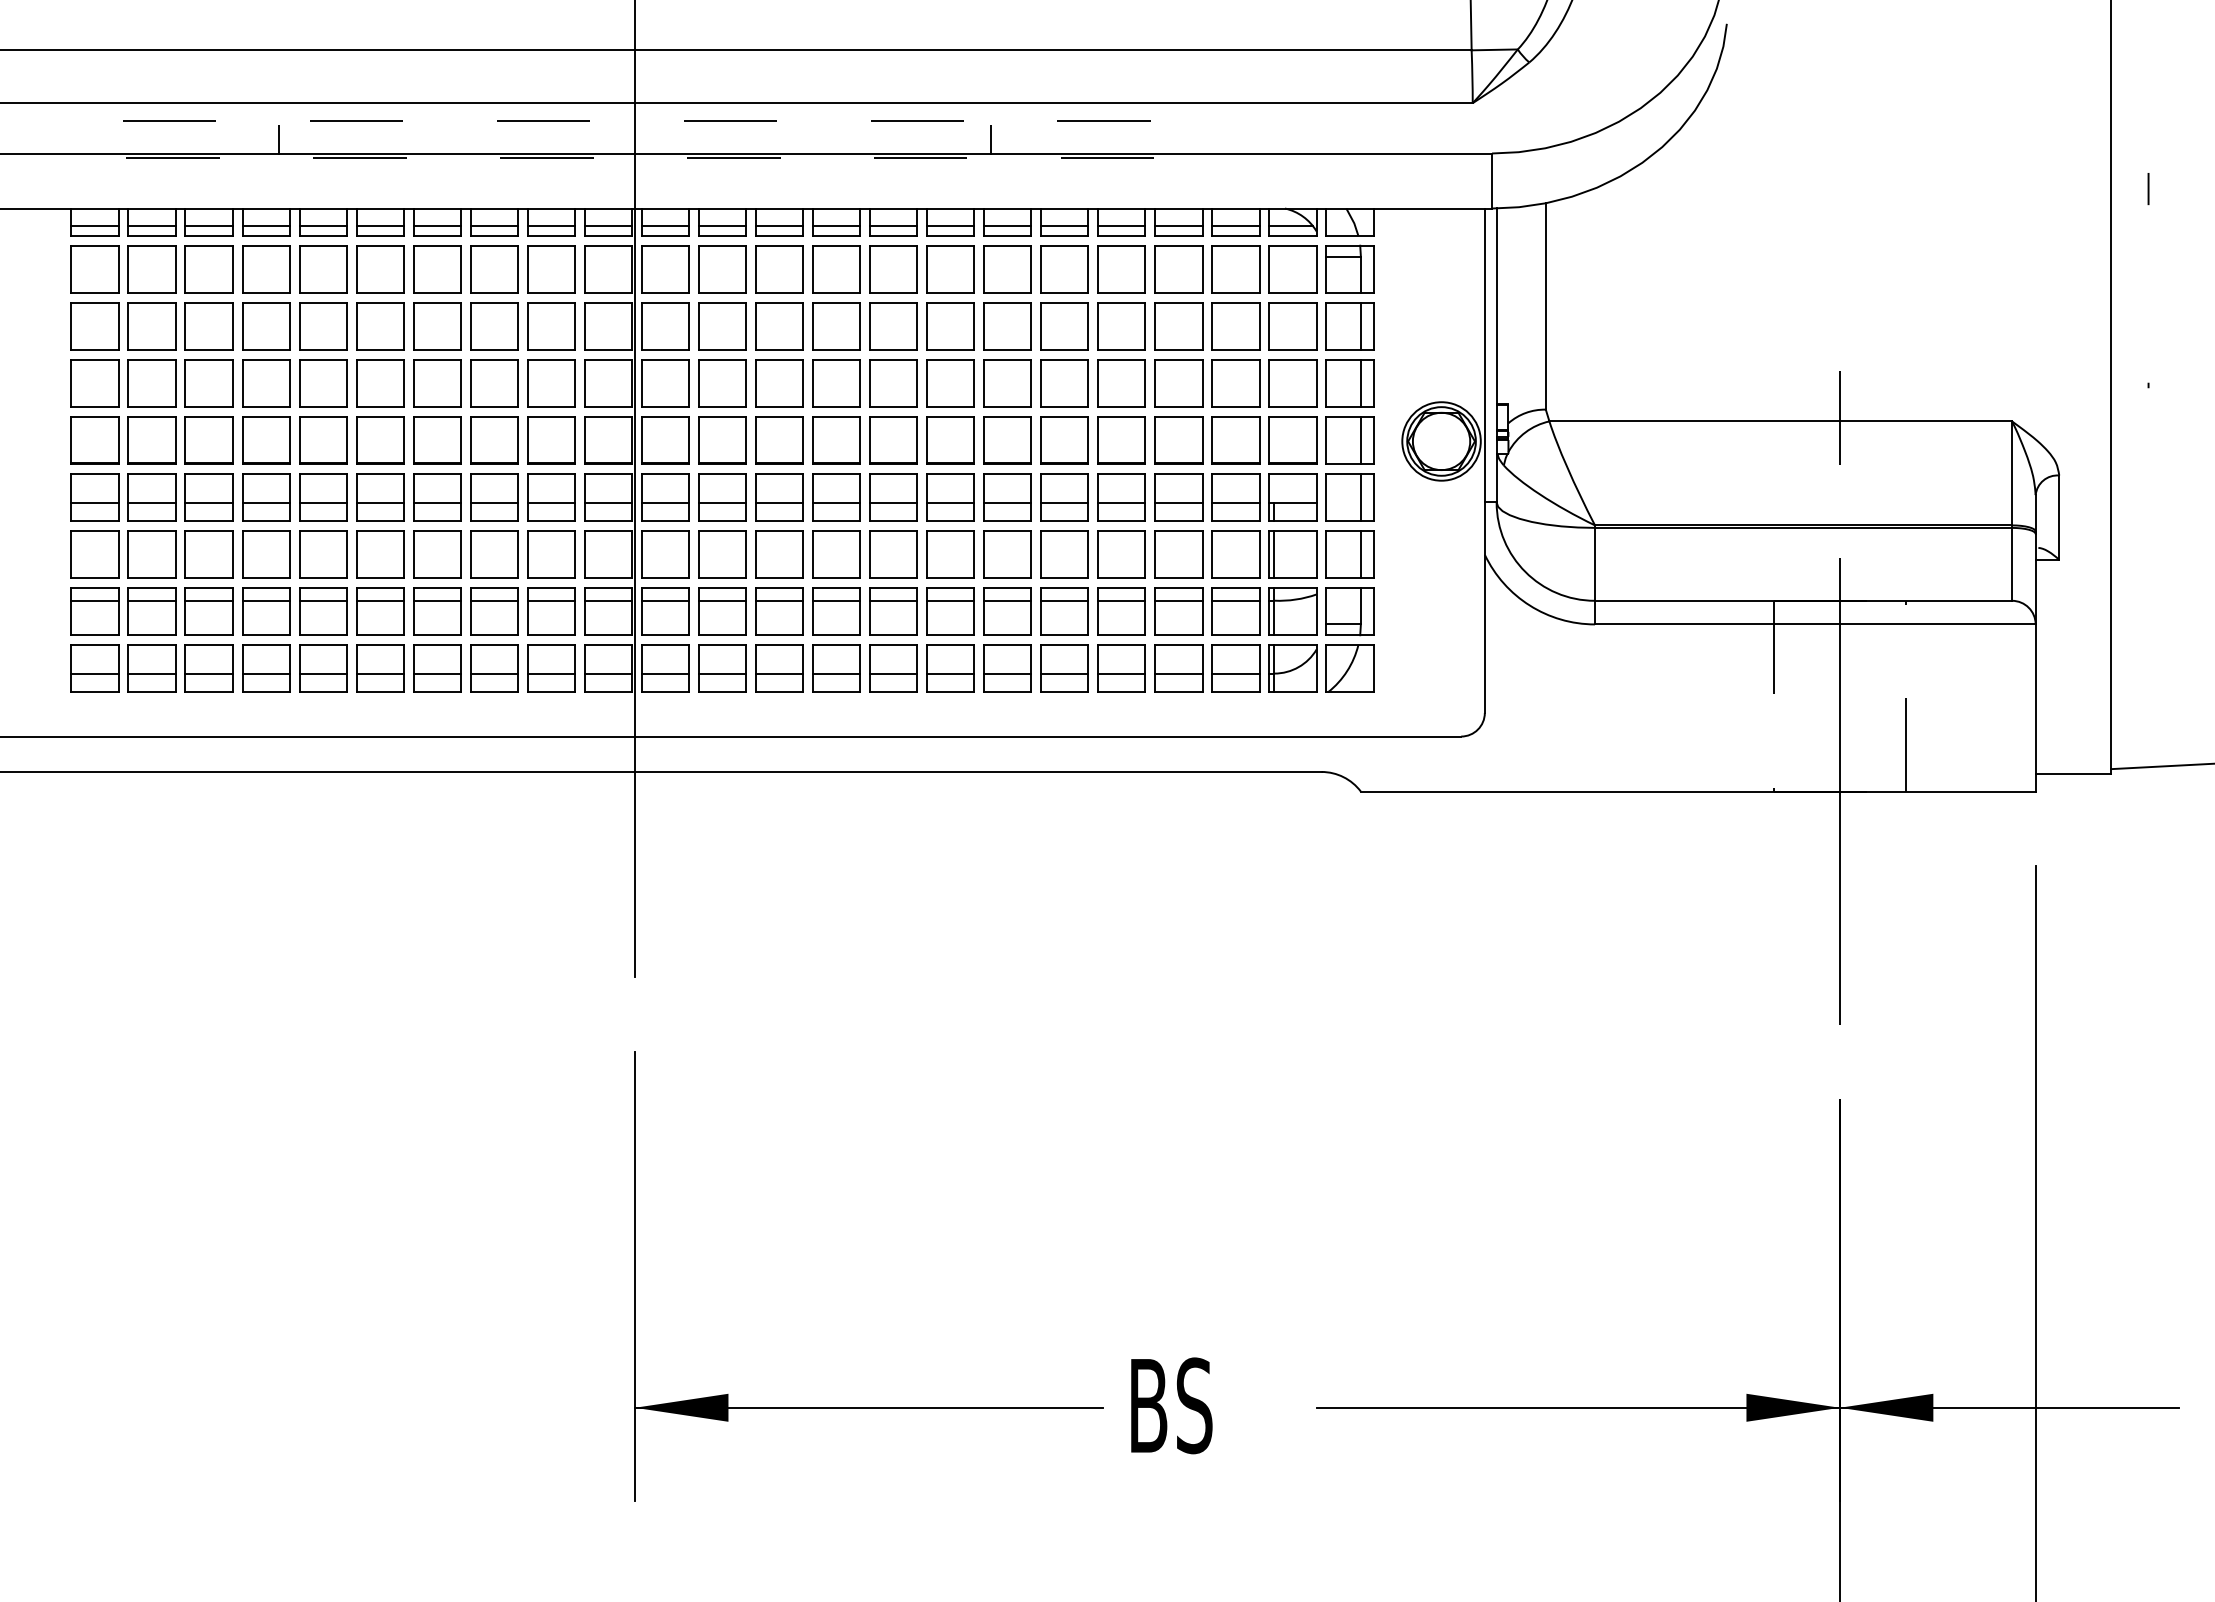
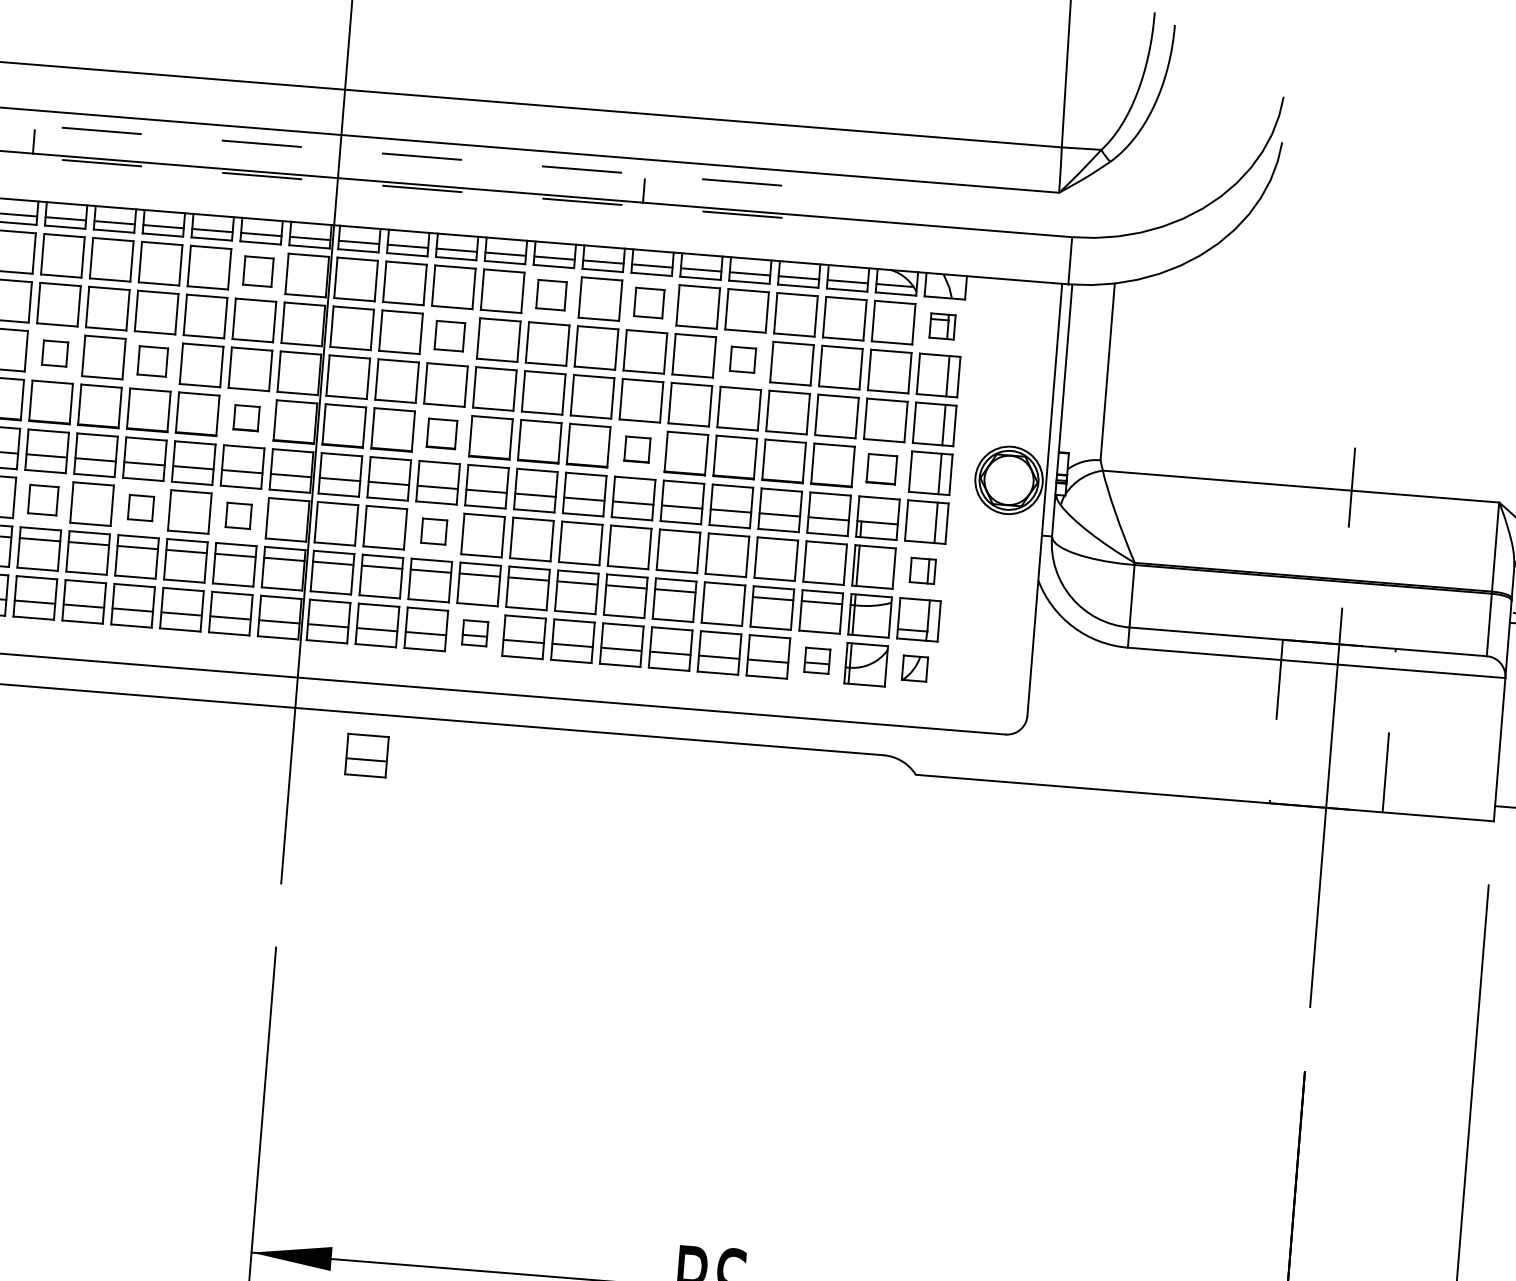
part: (1349, 268) -> (942, 325), size x0.6
part: (551, 269) -> (258, 271), size x0.7
part: (893, 269) -> (551, 295), size x0.7
part: (1007, 269) -> (649, 303), size x0.7
part: (779, 326) -> (449, 336), size x0.7
part: (1121, 326) -> (742, 359), size x0.6
part: (323, 383) -> (55, 353), size x0.6
part: (437, 383) -> (152, 361), size x0.7
part: (551, 440) -> (246, 418), size x0.6
part: (779, 440) -> (441, 433), size x0.7
part: (1007, 440) -> (637, 449), size x0.6
part: (1292, 440) -> (881, 469), size x0.7
part: (323, 554) -> (43, 500), size x0.7
part: (437, 554) -> (141, 508), size x0.6
part: (551, 554) -> (238, 515), size x0.6
part: (779, 554) -> (434, 531), size x0.6
part: (1349, 554) -> (922, 570), size x0.6
line: (1121, 600) -> (723, 594), removed
part: (836, 668) -> (475, 633), size x0.6
part: (1235, 668) -> (816, 660), size x0.6
part: (1349, 668) -> (914, 668), size x0.6
part: (722, 820) -> (366, 755), added

